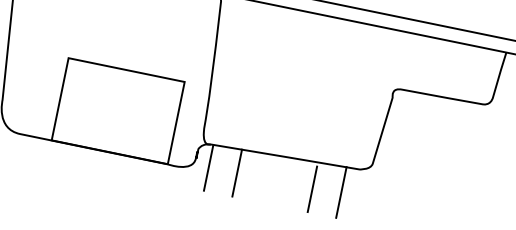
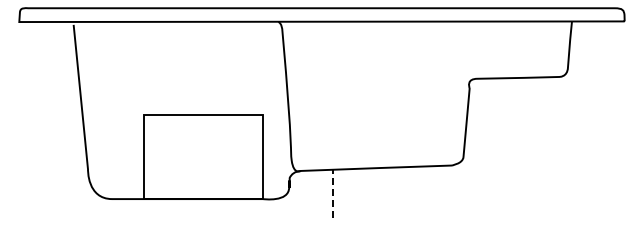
line: (208, 168) -> (303, 194), removed
line: (237, 172) -> (332, 193), solid -> dashed
line: (312, 189) -> (409, 194), removed
line: (341, 192) -> (438, 191), removed

